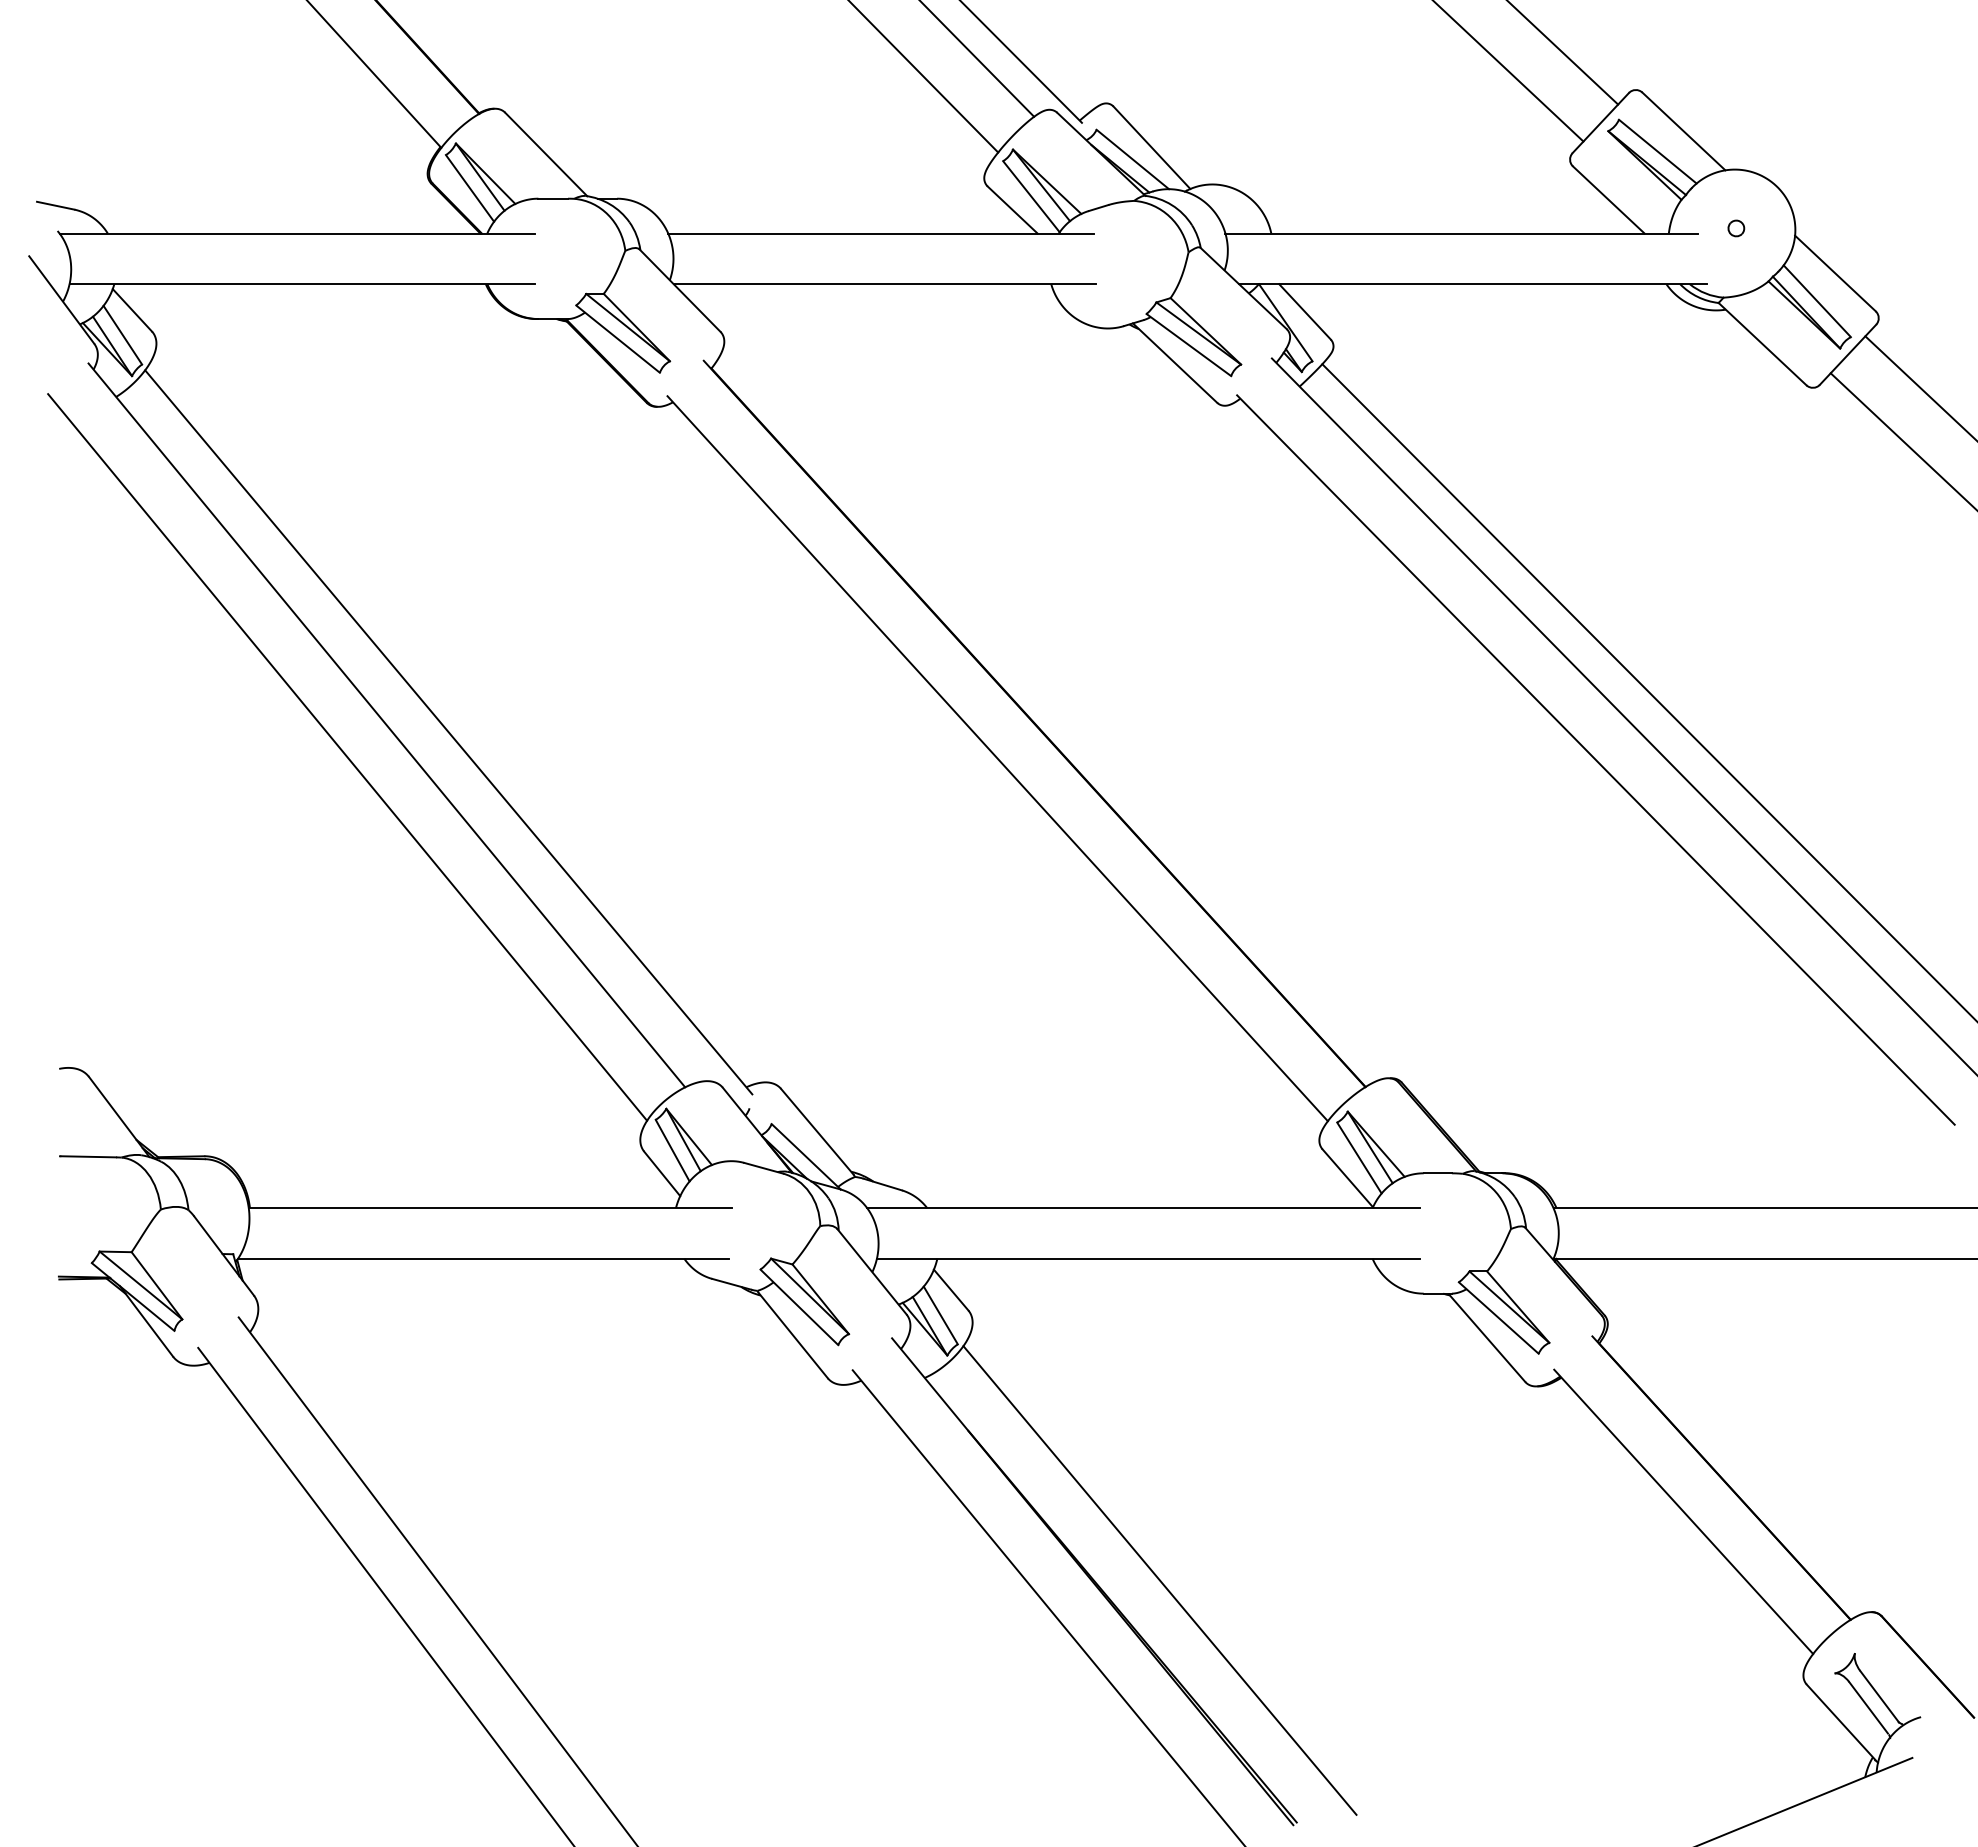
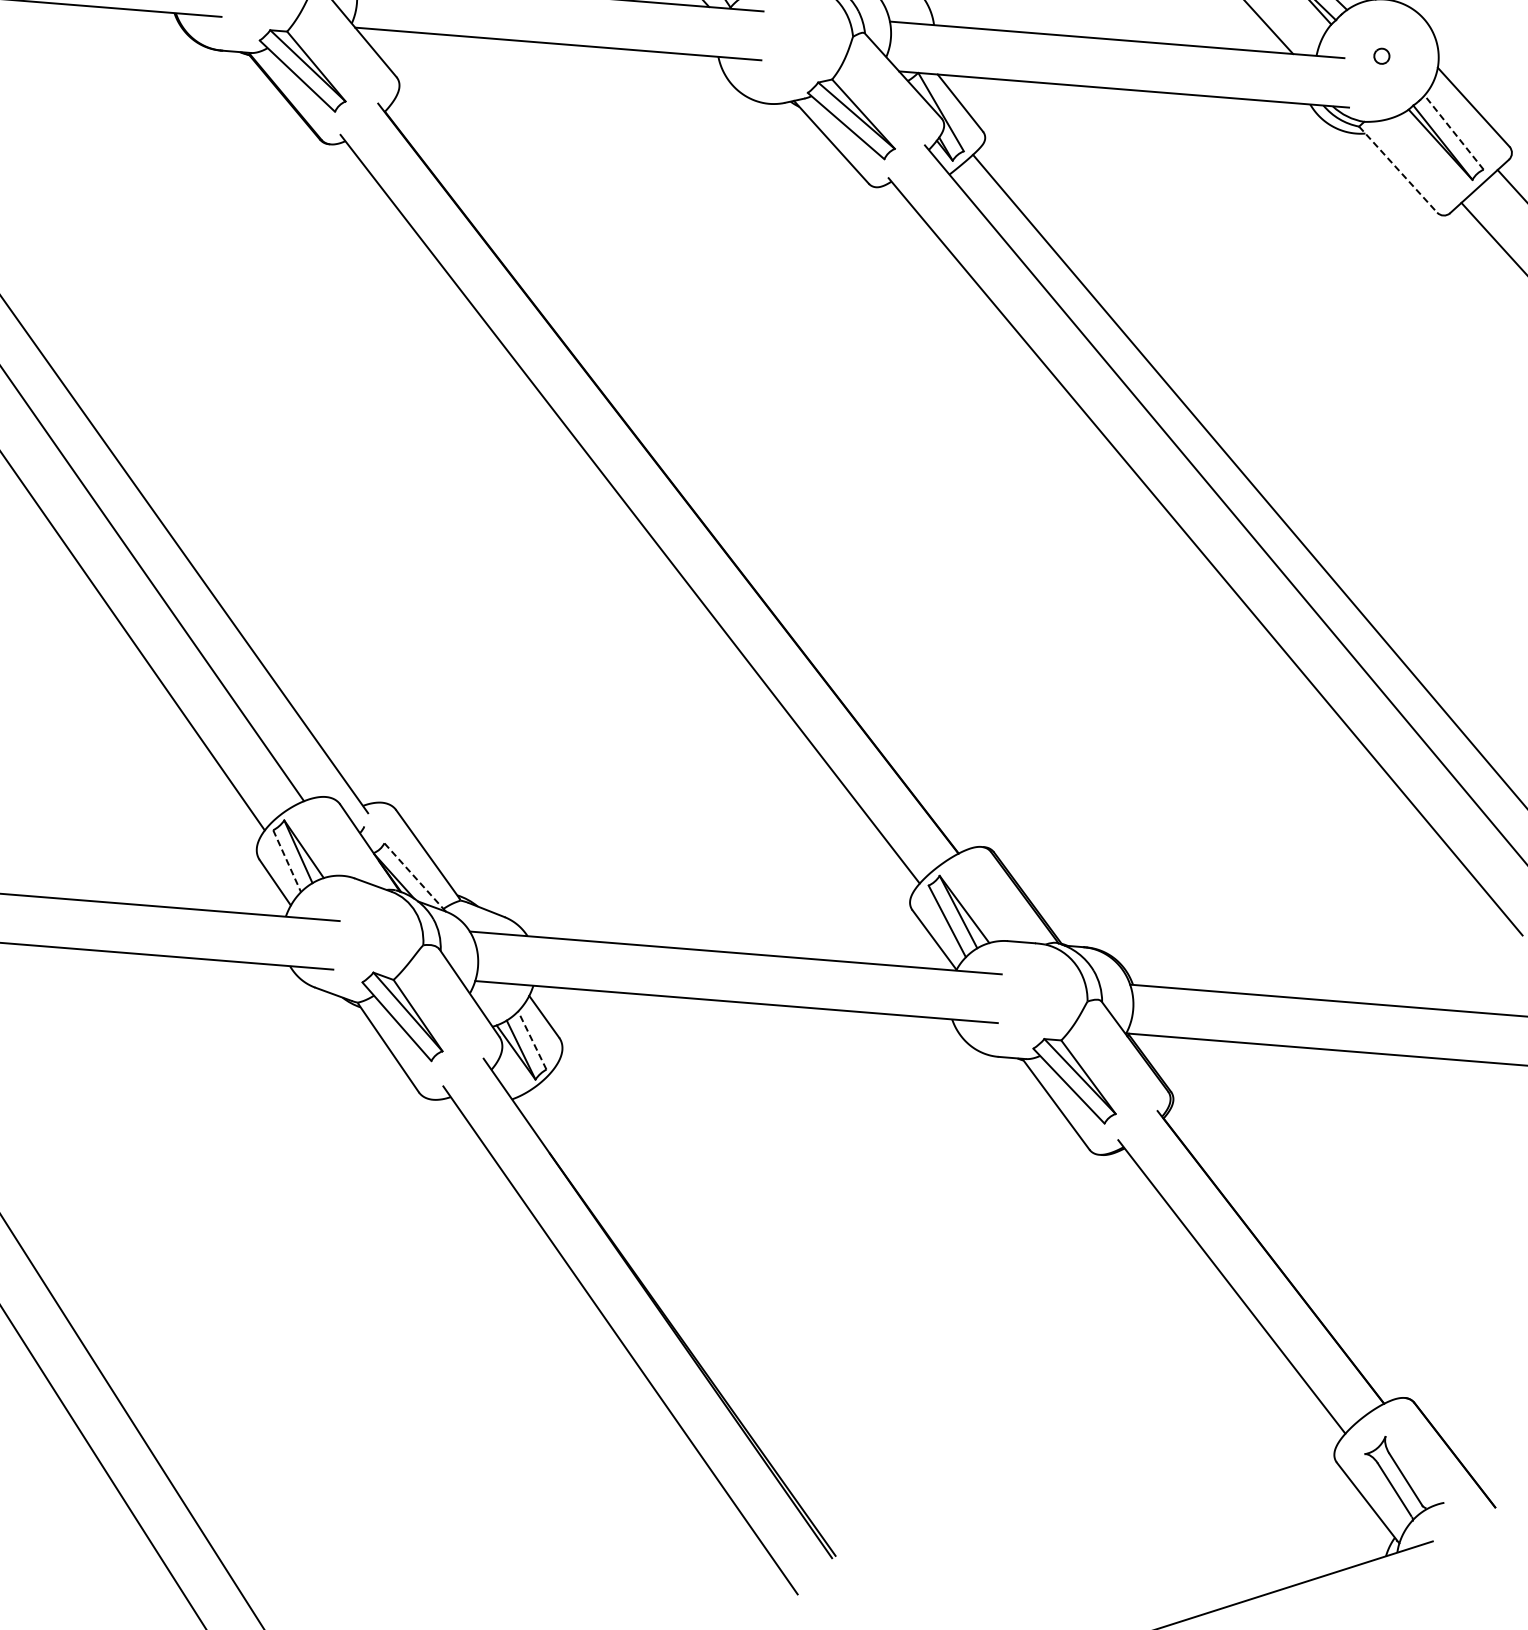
line: (1816, 300) -> (1453, 131), solid -> dashed
line: (1762, 344) -> (1398, 169), solid -> dashed
line: (672, 1151) -> (286, 861), solid -> dashed
line: (806, 1156) -> (415, 877), solid -> dashed
line: (940, 1315) -> (532, 1040), solid -> dashed
line: (1159, 1580) -> (722, 1312), removed

